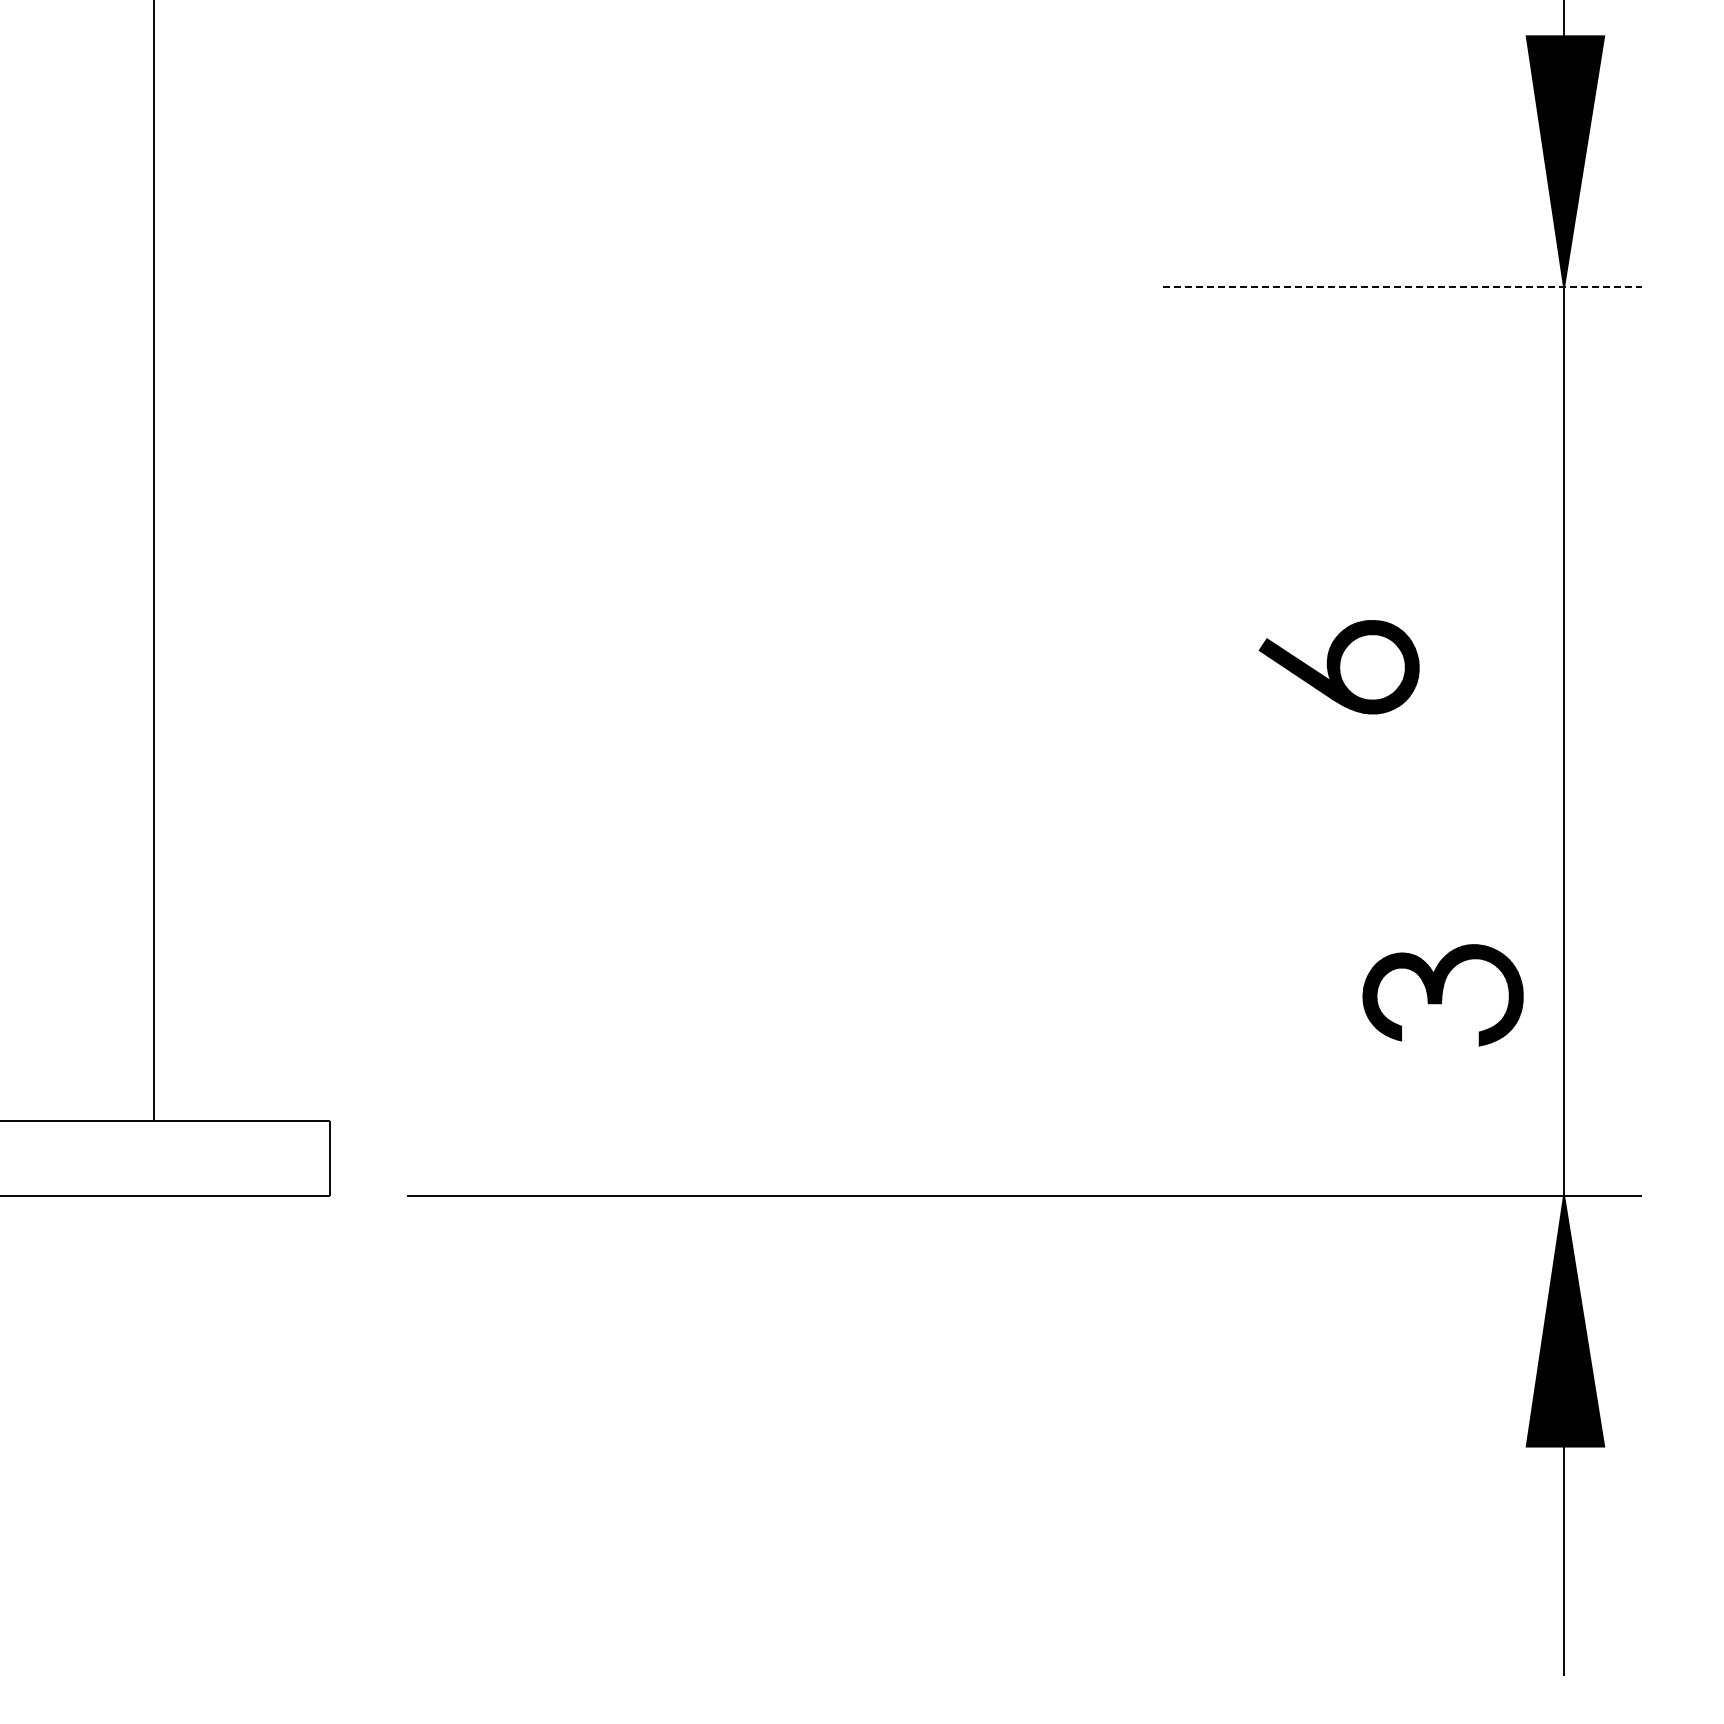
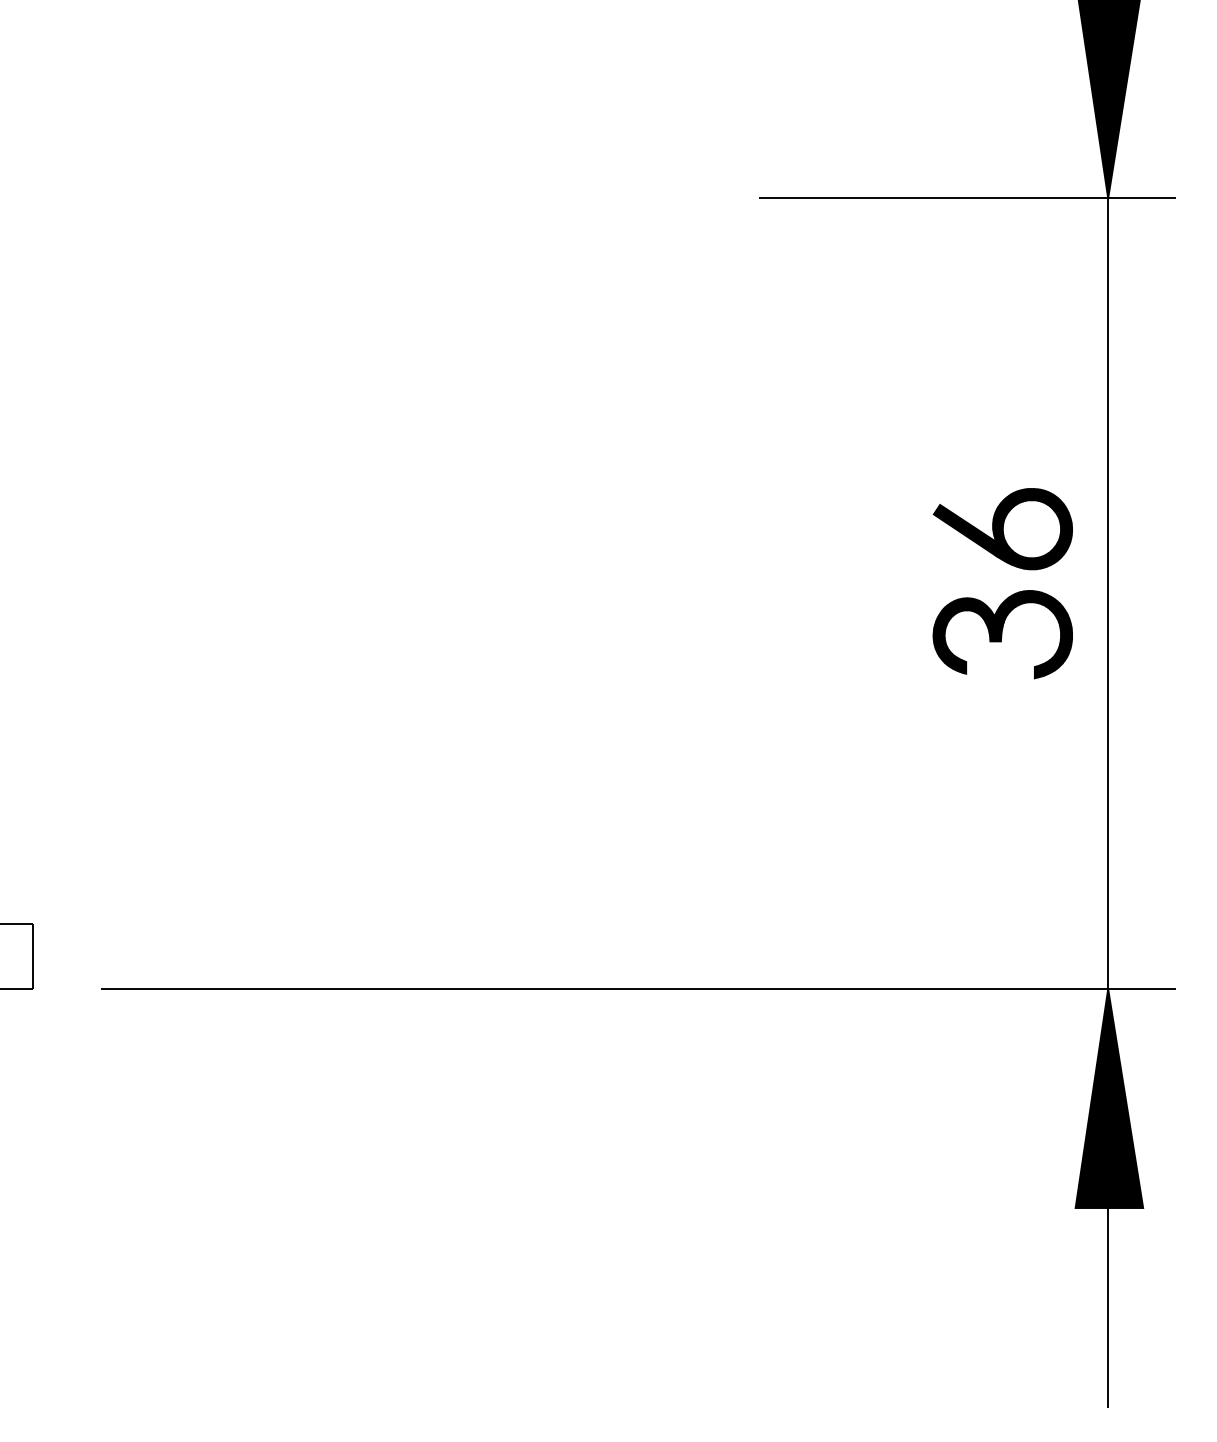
line: (1402, 287) -> (967, 198), dashed -> solid
part: (1338, 667) -> (1002, 529), moved
part: (1442, 995) -> (1002, 634), moved

